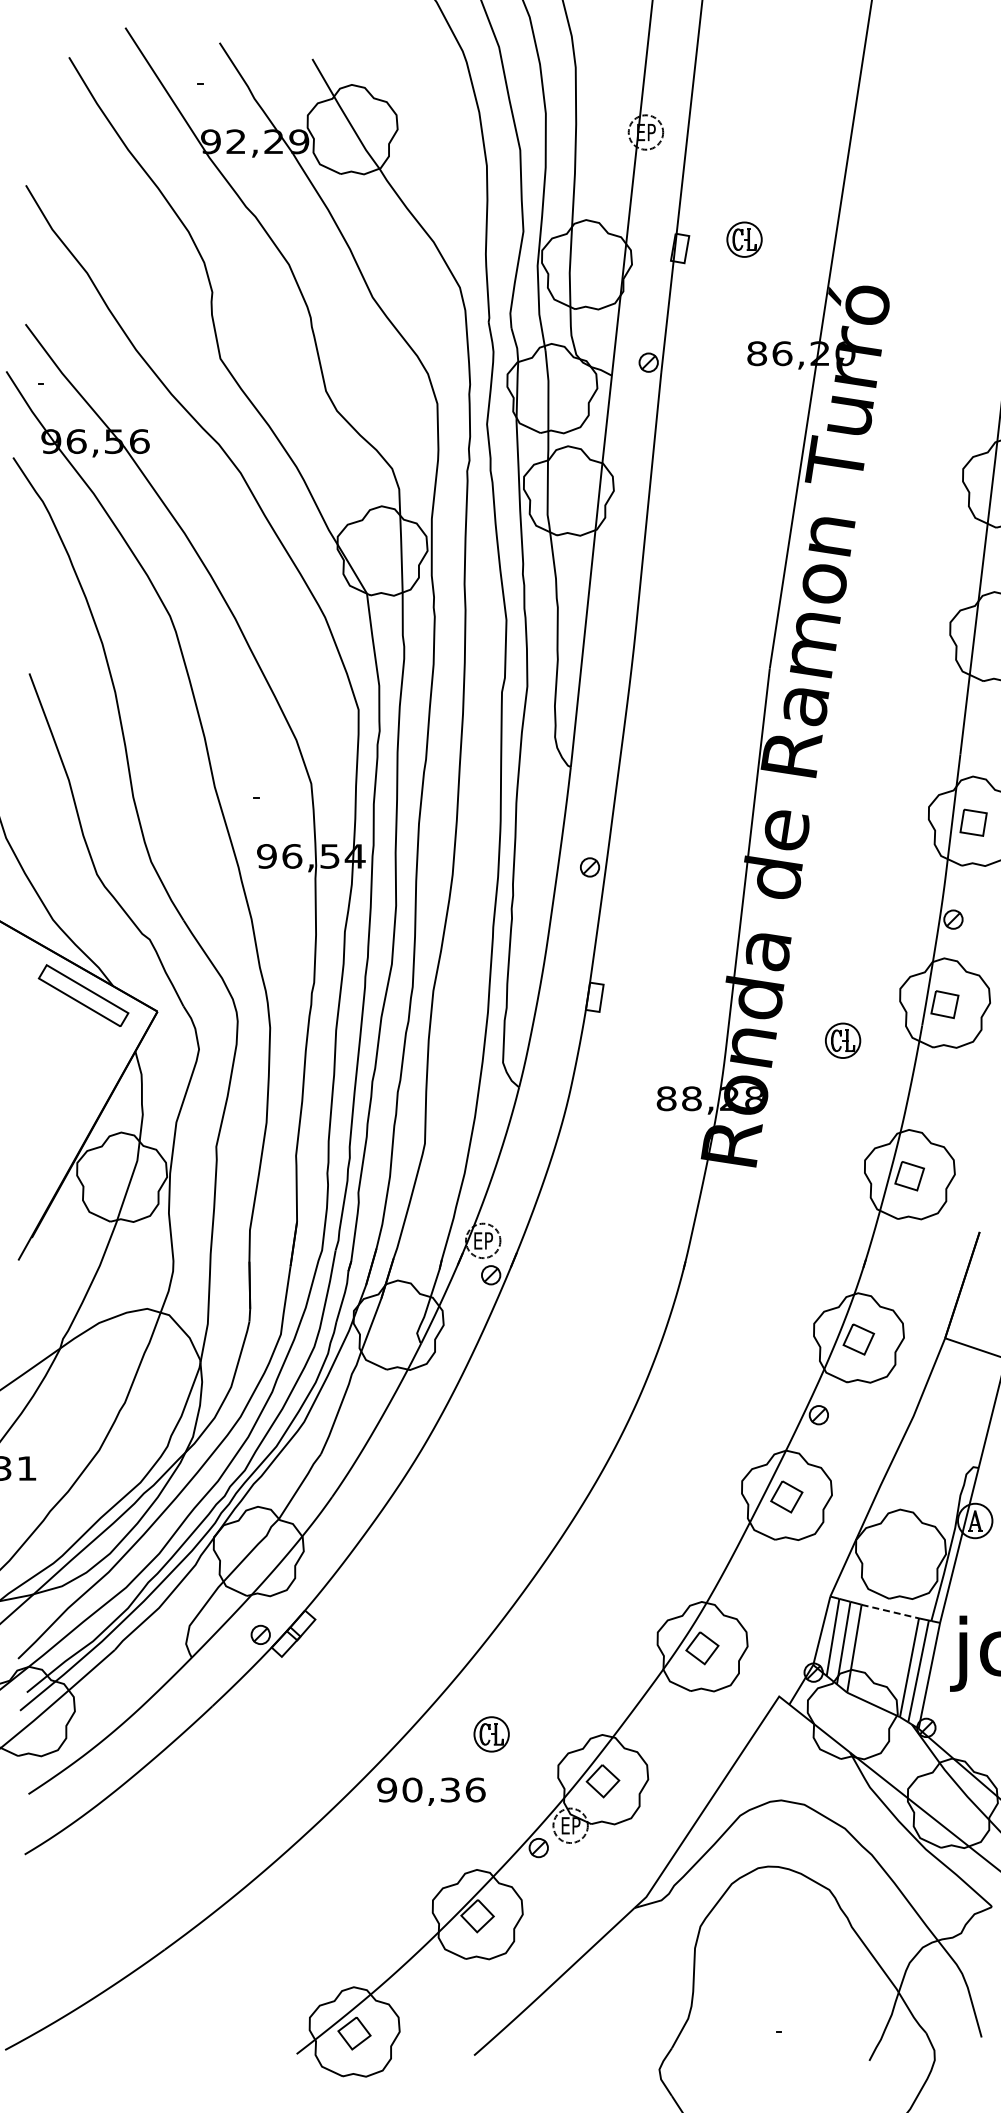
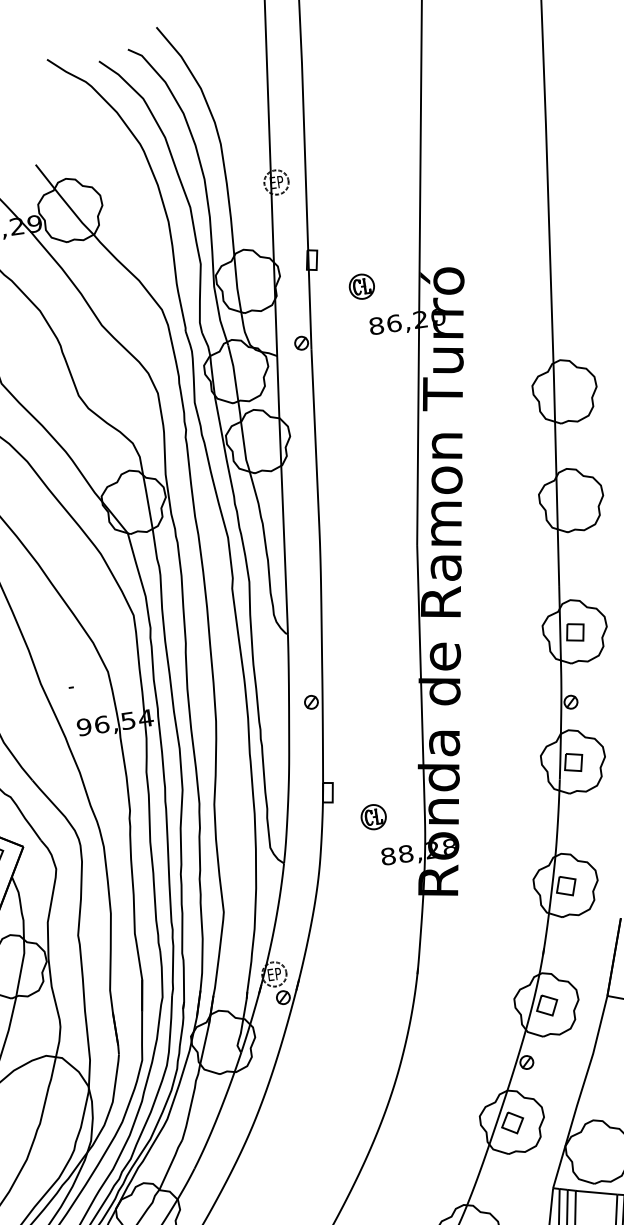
part: (744, 239) -> (361, 286), moved
part: (843, 1040) -> (374, 816), moved
line: (890, 1611) -> (596, 1192), dashed -> solid

